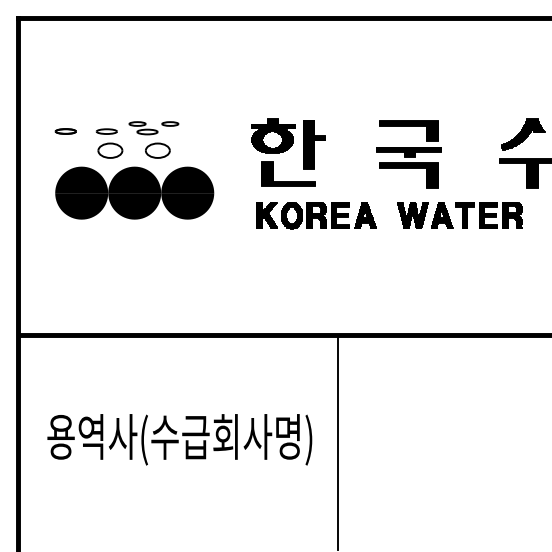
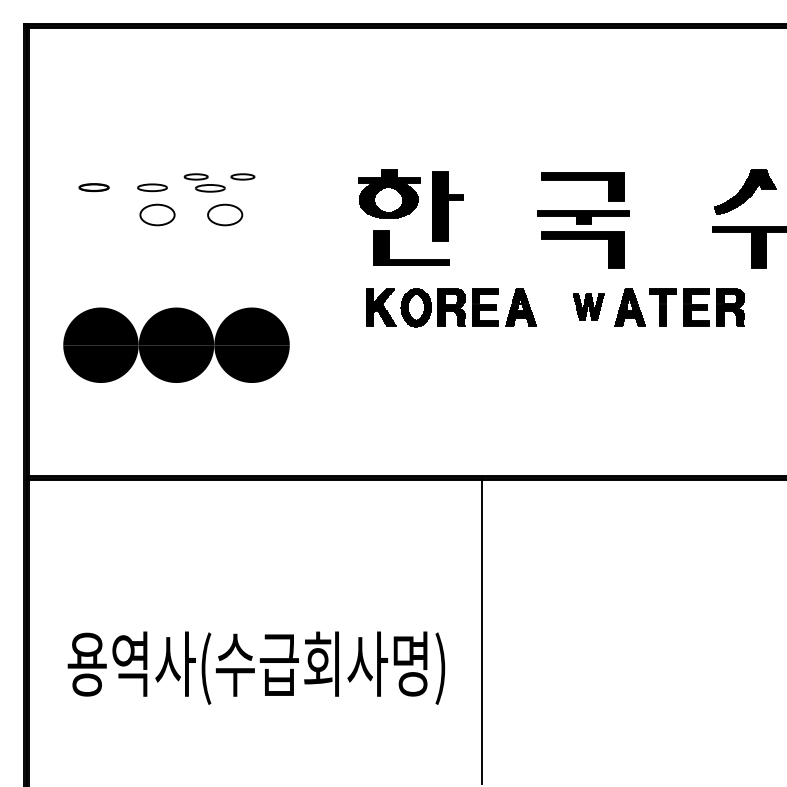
part: (134, 192) -> (176, 344), moved
part: (412, 215) -> (587, 307), size x0.7
text: (179, 439) -> (255, 667), moved

